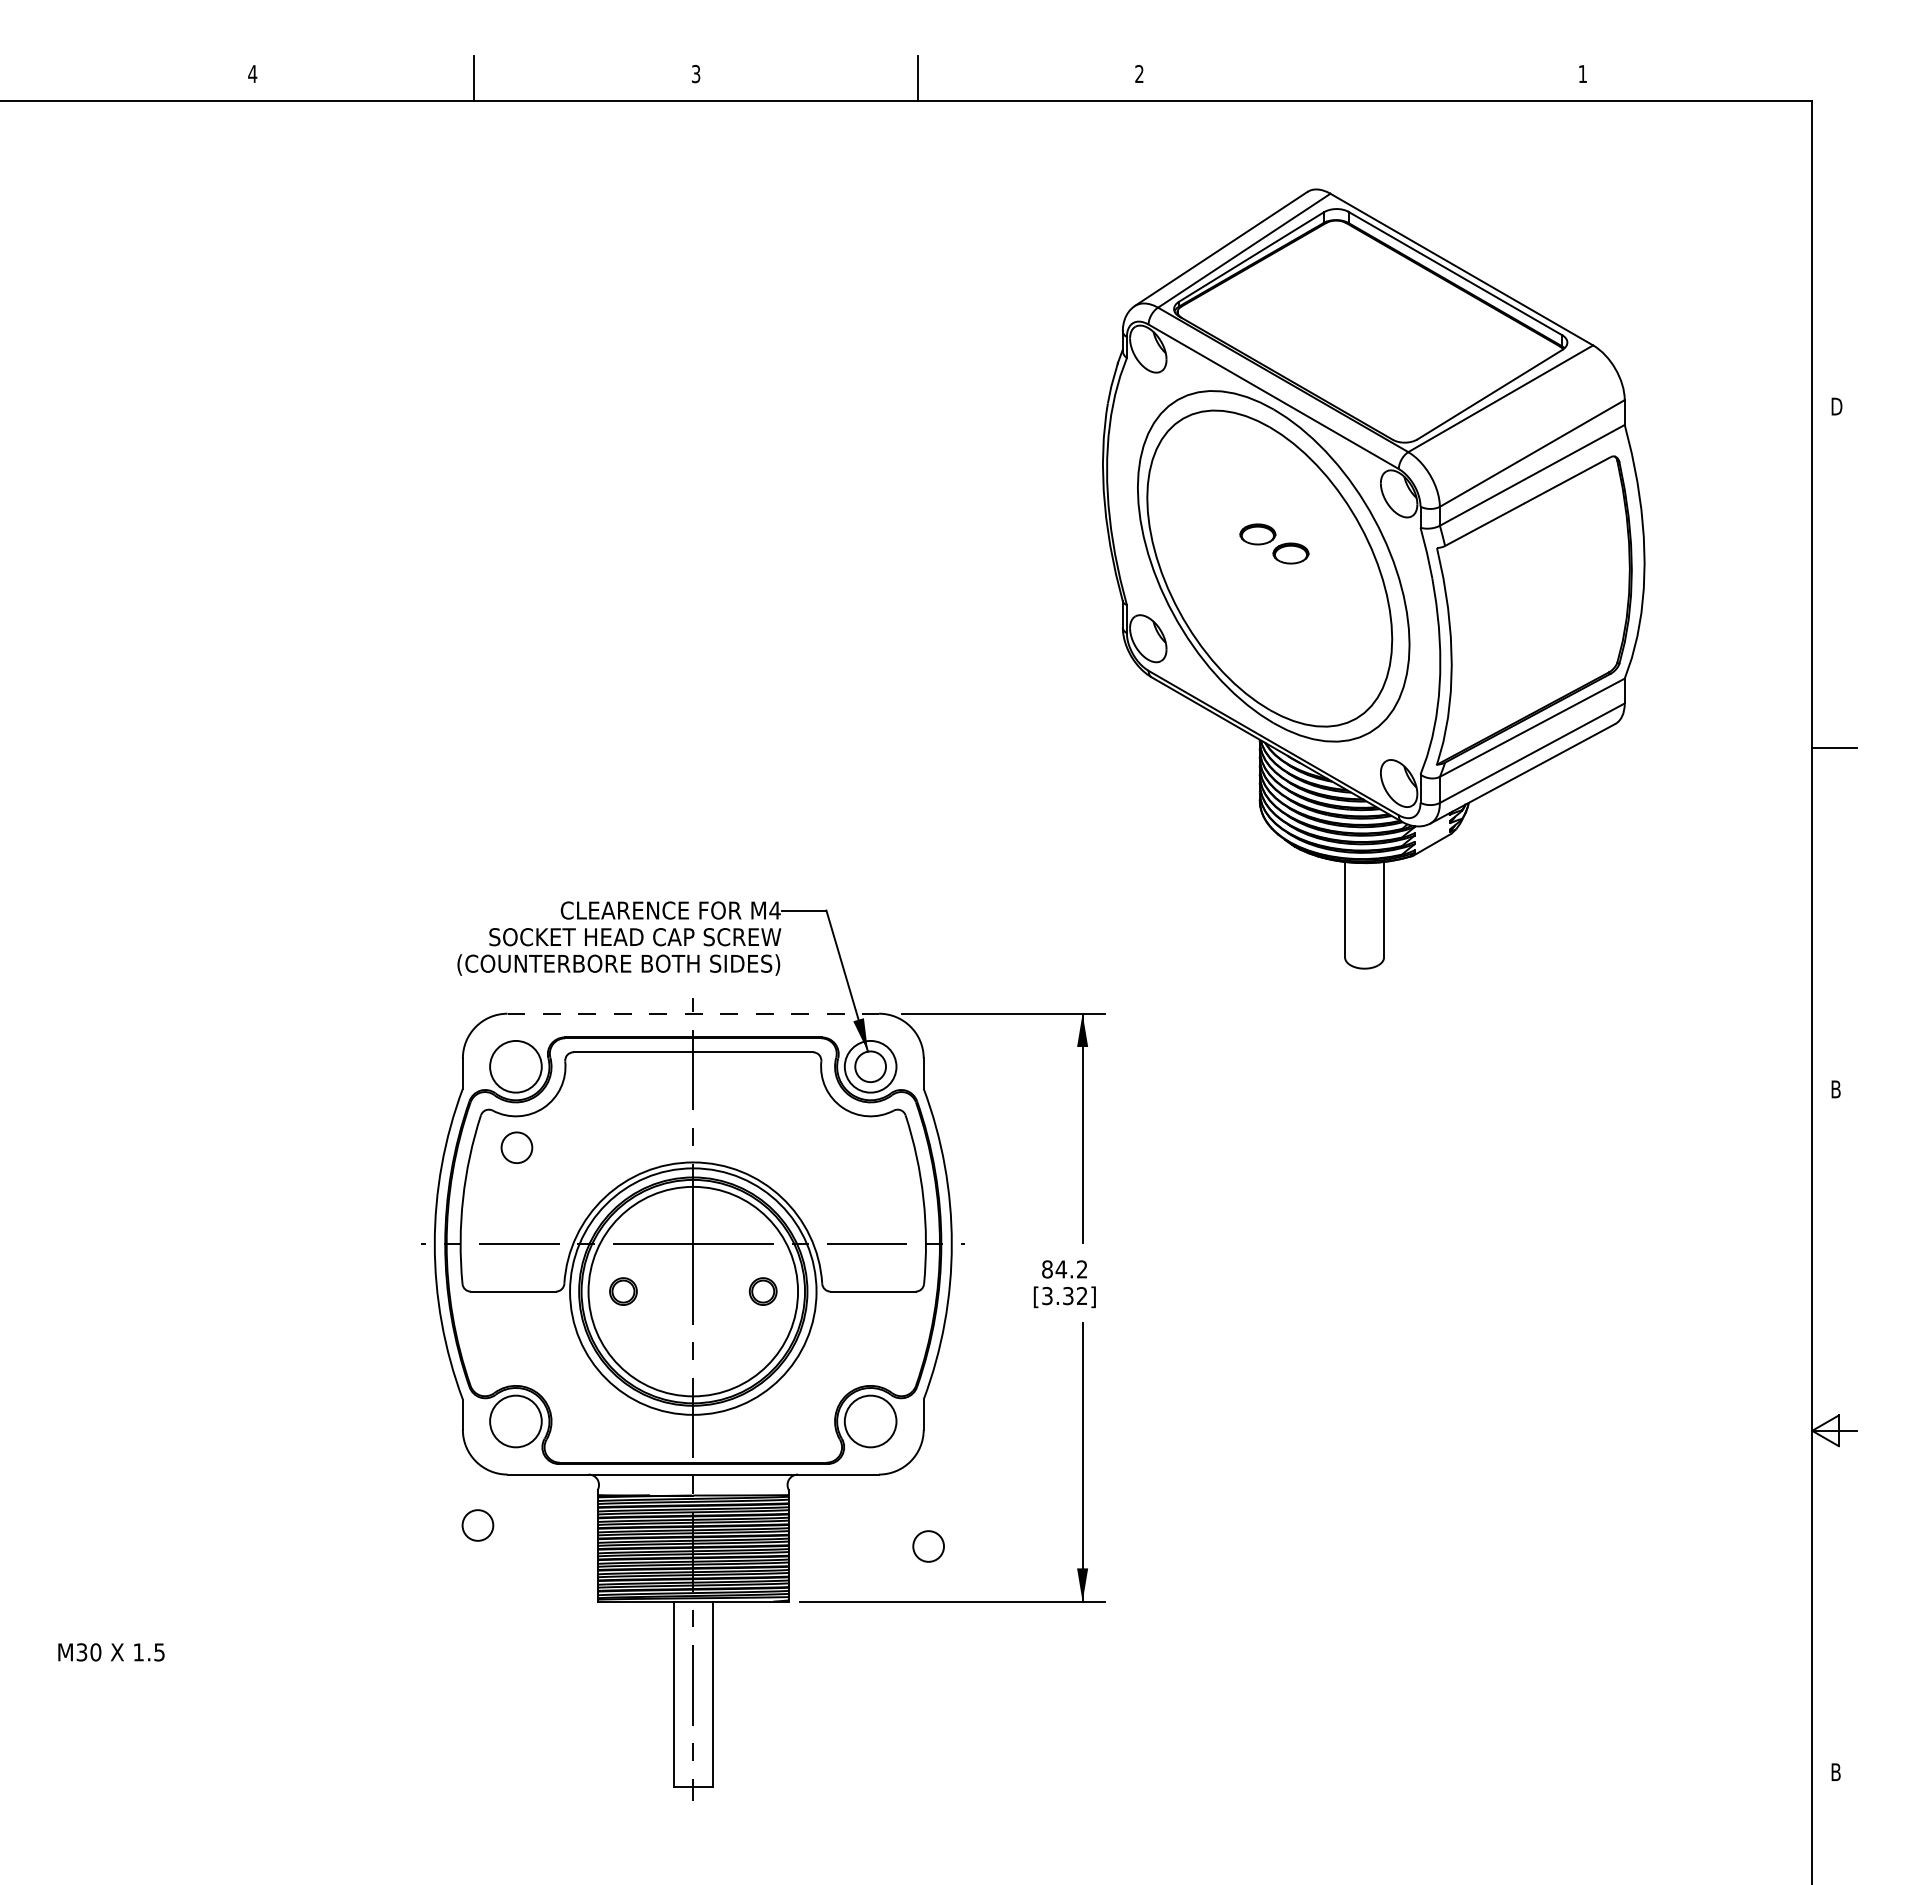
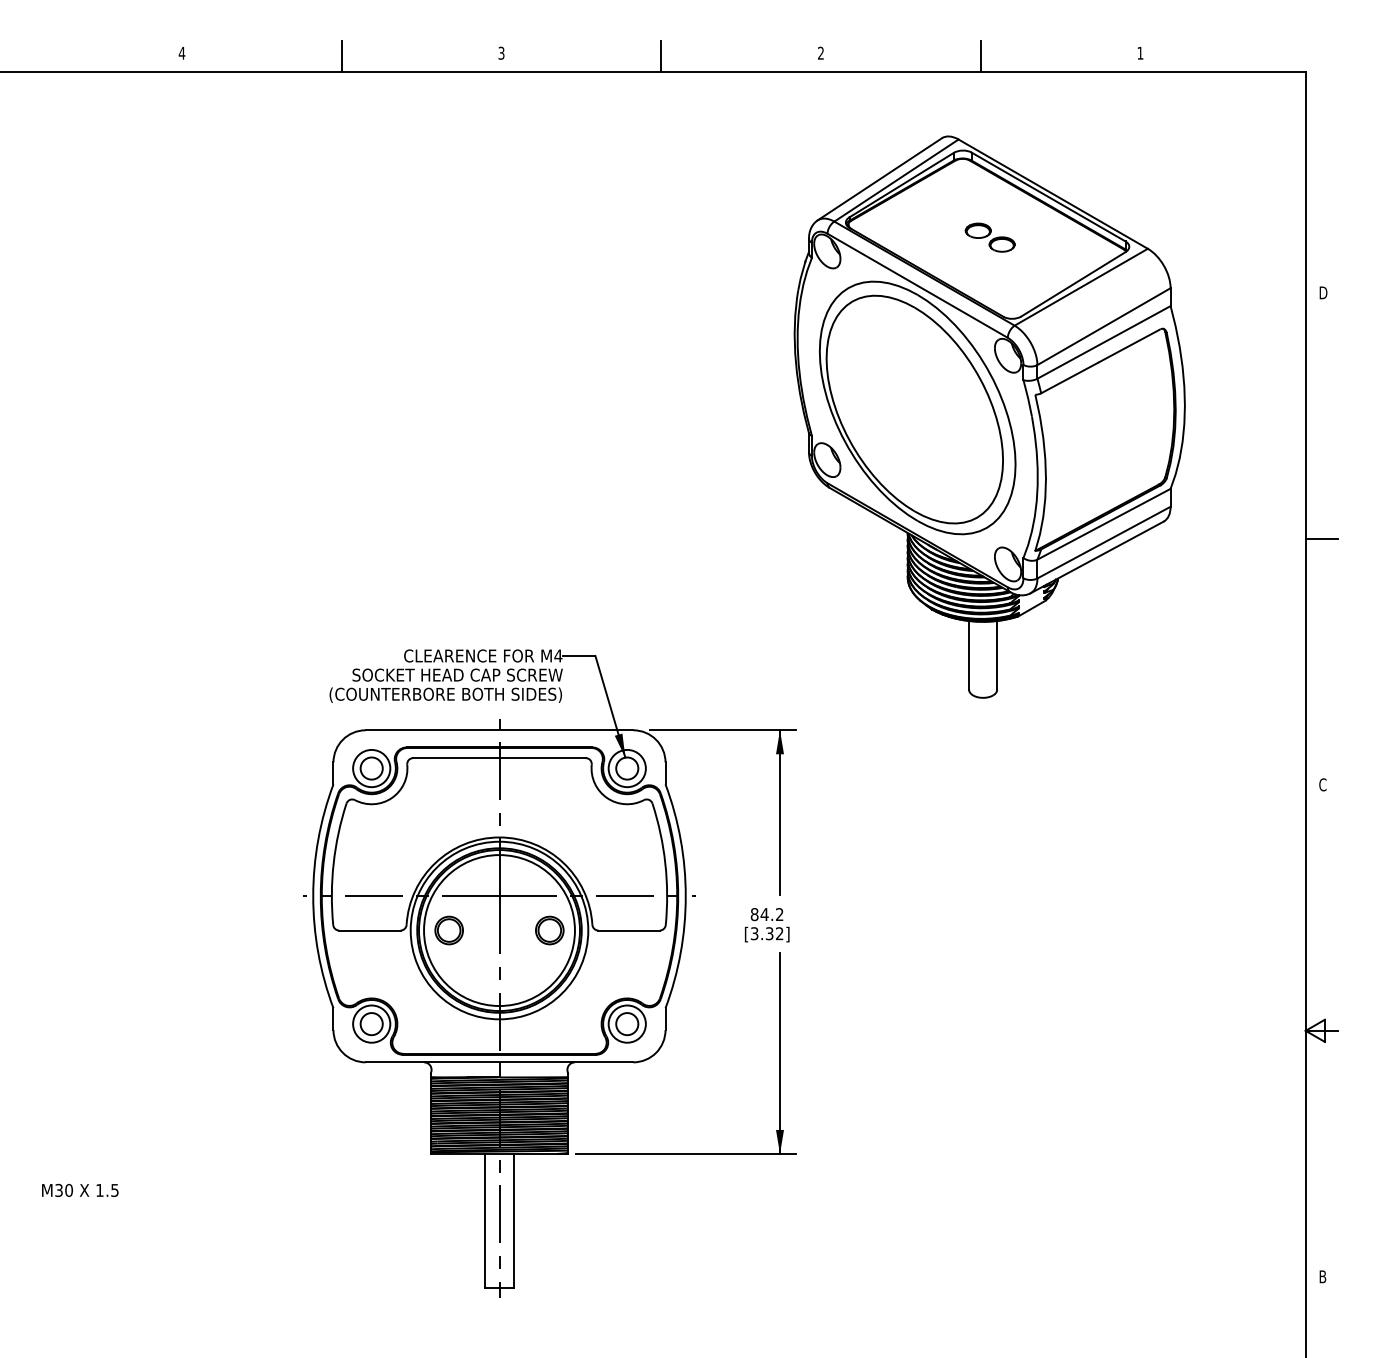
line: (1361, 78) -> (980, 56), added
part: (1274, 543) -> (990, 237), moved
line: (693, 1013) -> (499, 730), dashed -> solid
text: (1836, 1089) -> (1323, 784), B -> C
circle: (516, 1147) -> (371, 768), moved
part: (623, 1291) -> (449, 930), size x1.43
part: (763, 1291) -> (550, 930), size x1.43
circle: (477, 1525) -> (371, 1024), moved
circle: (928, 1546) -> (627, 1024), moved

